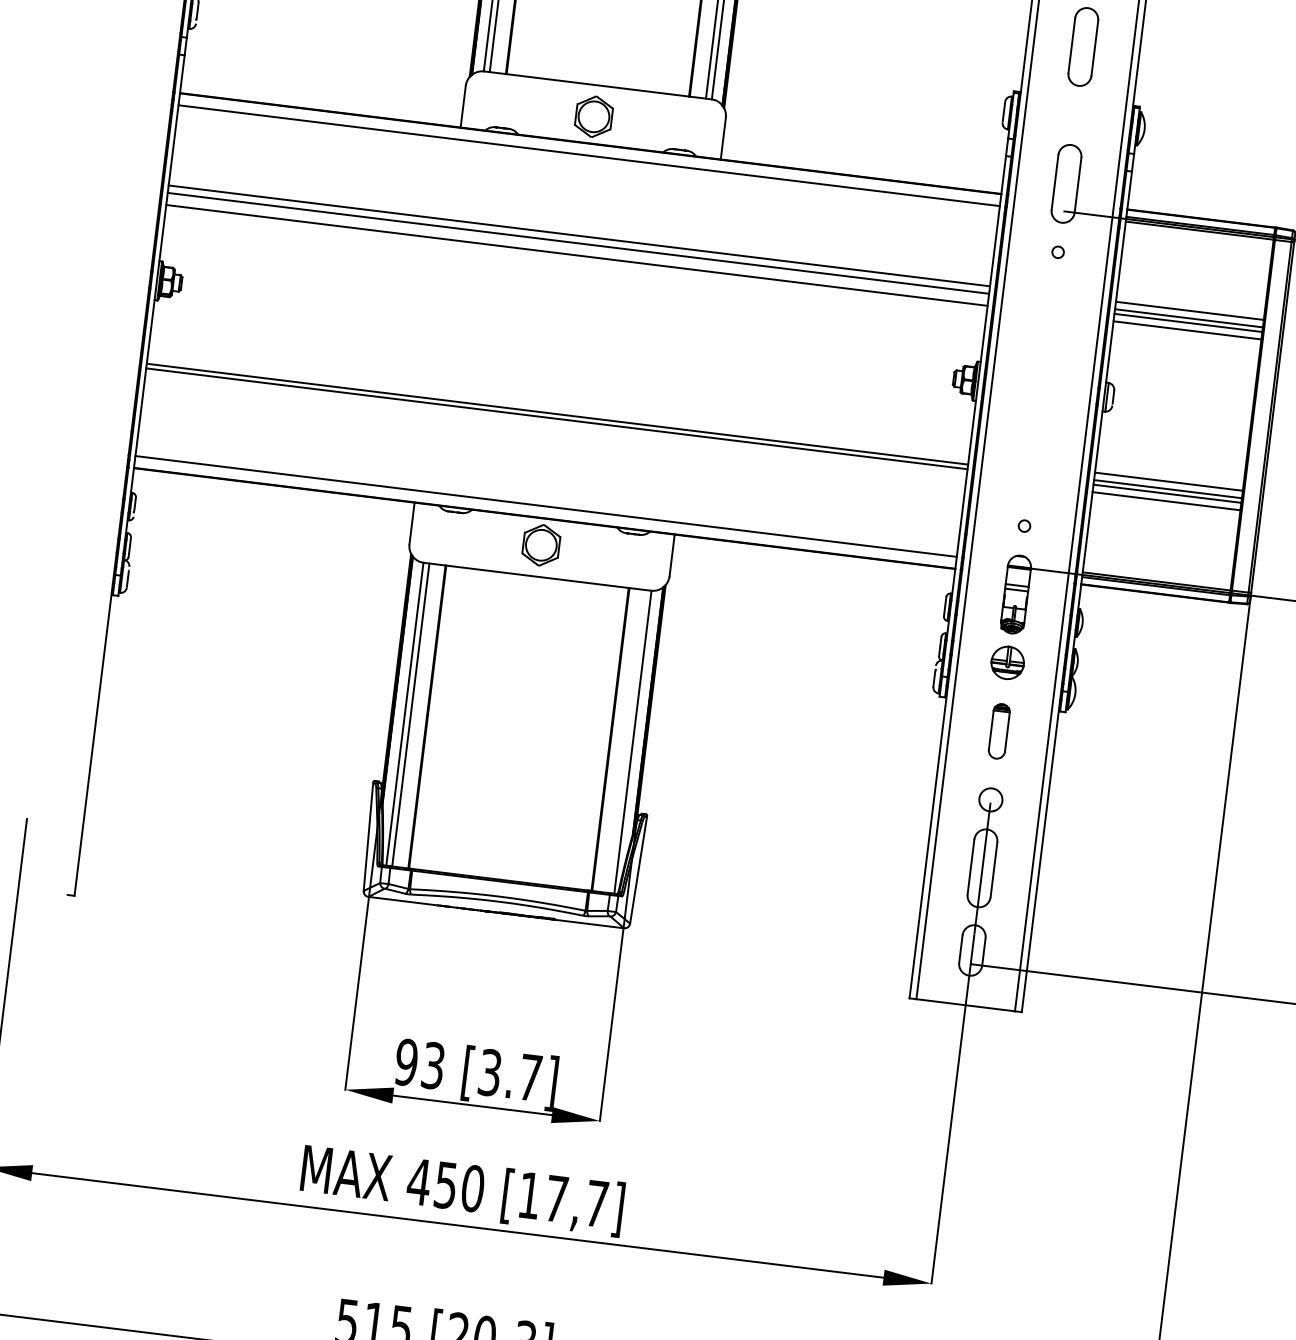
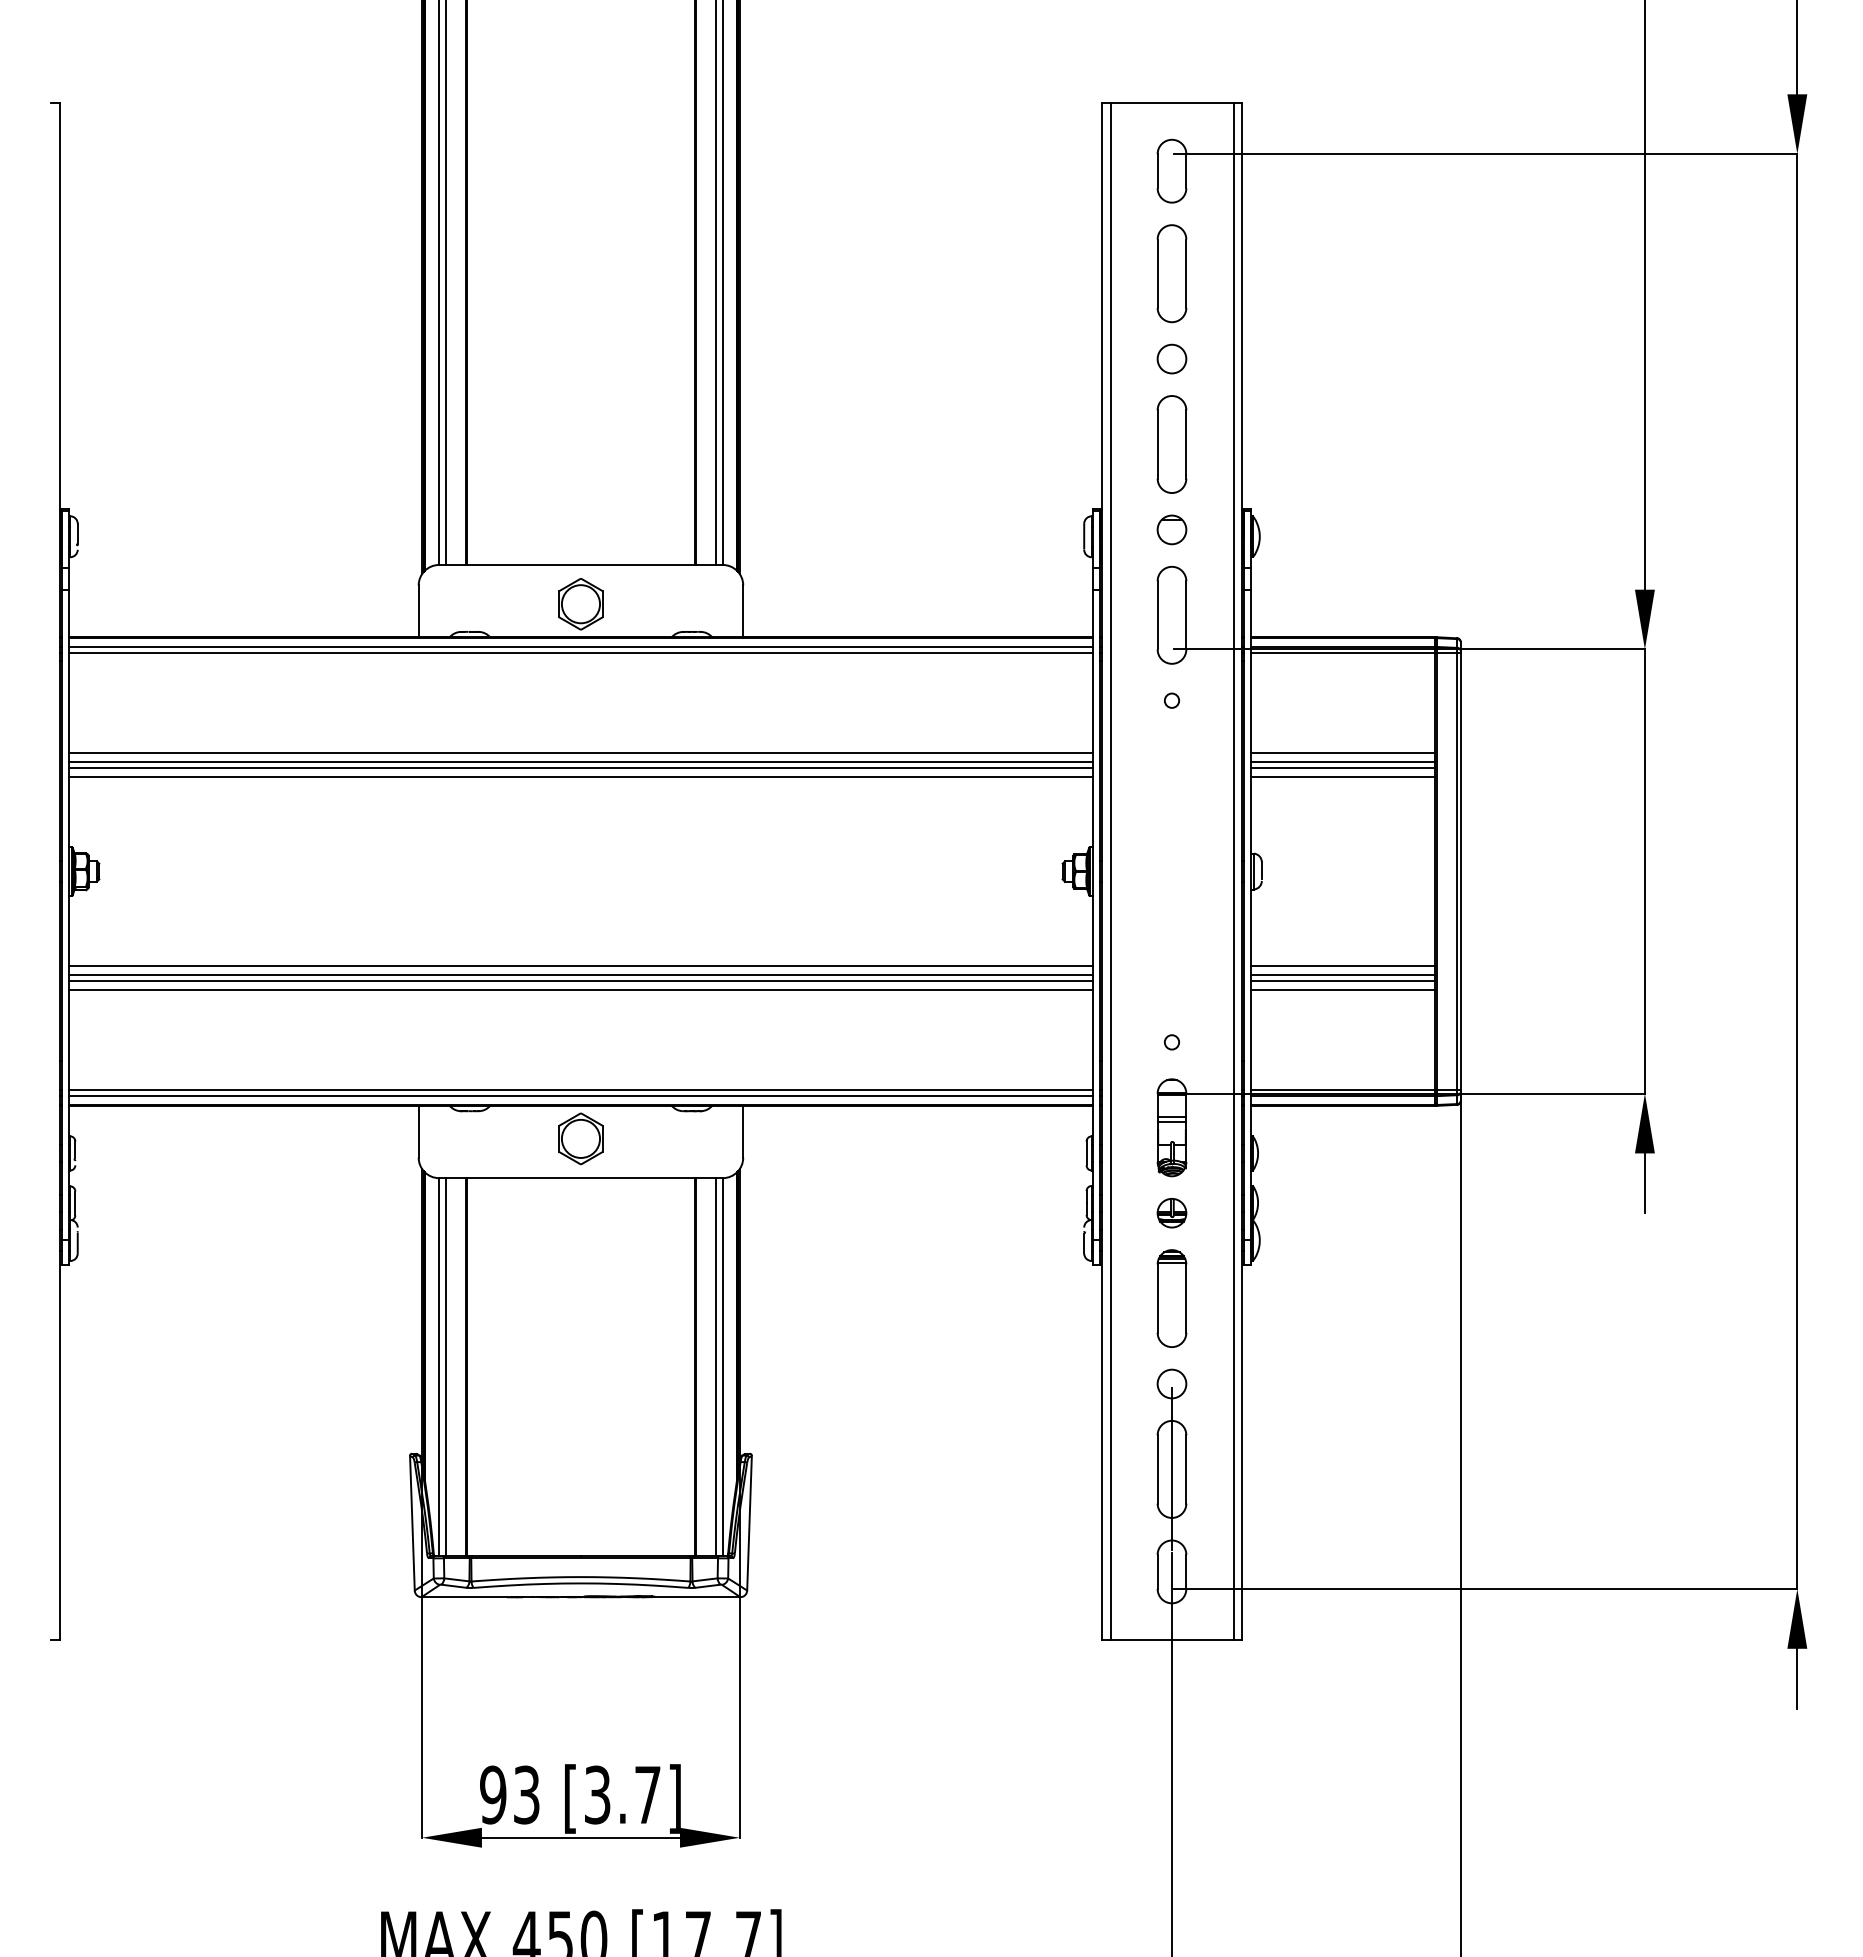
part: (1074, 115) -> (1171, 529), added
line: (589, 150) -> (580, 646), added
line: (577, 247) -> (580, 767), added
line: (558, 406) -> (580, 965), added
line: (555, 426) -> (580, 990), added
line: (545, 511) -> (580, 1096), added
part: (1007, 663) -> (1171, 1213), size x0.71
part: (998, 731) -> (1171, 1298), size x1.43
line: (626, 741) -> (715, 1367), added

